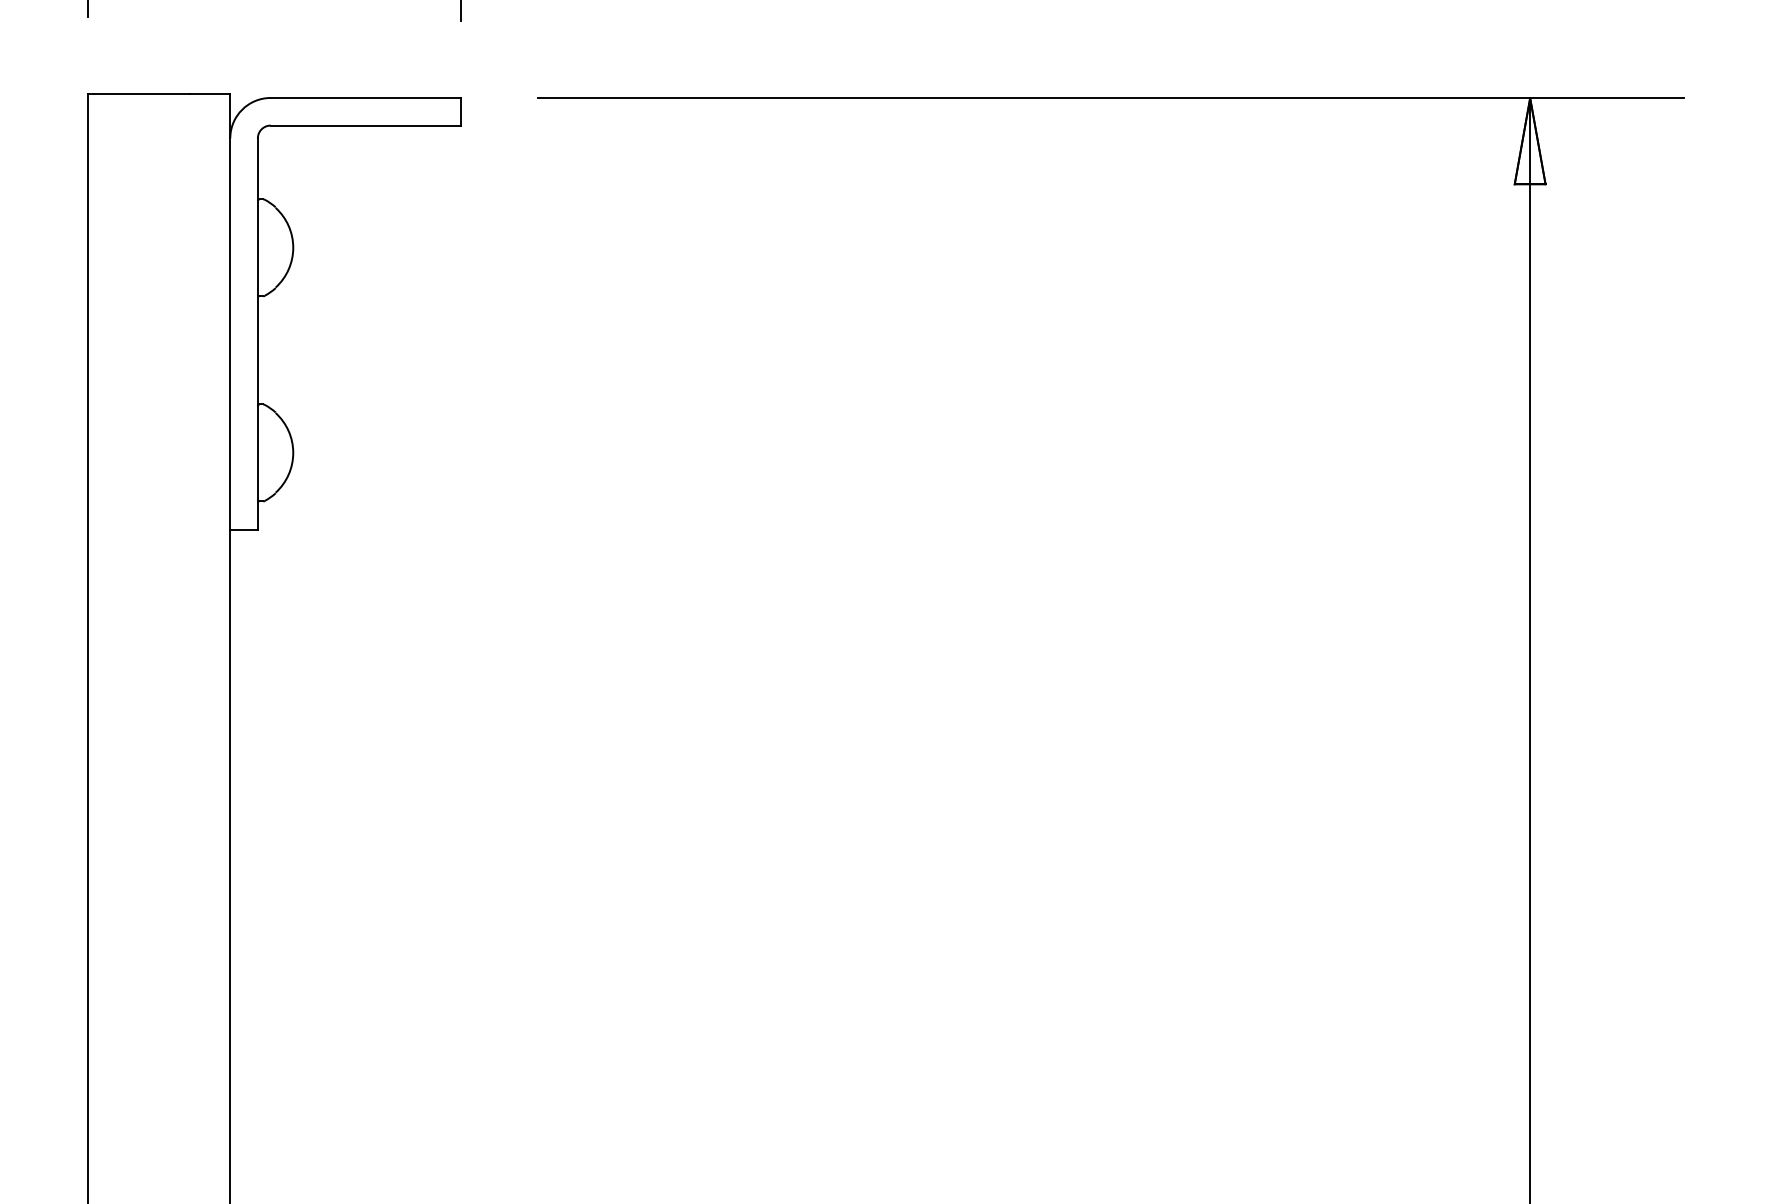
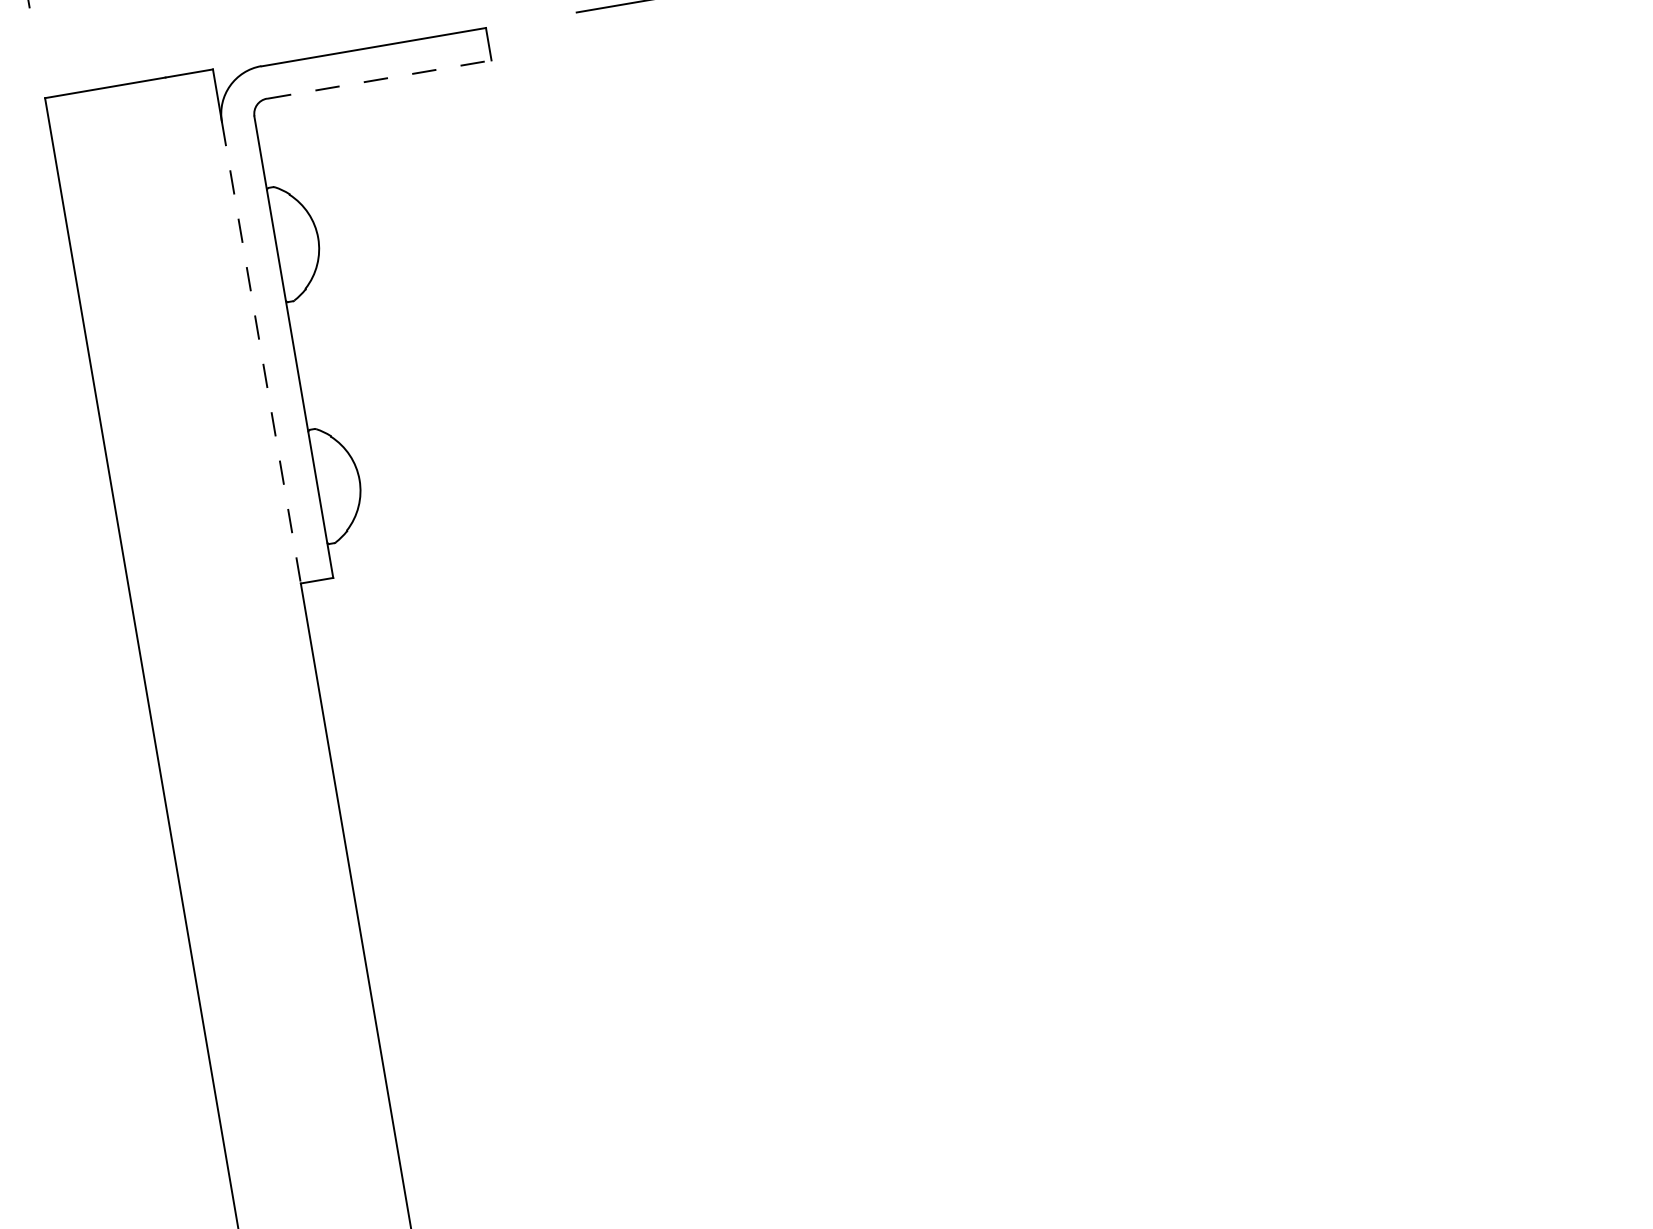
line: (366, 125) -> (379, 79), solid -> dashed
line: (230, 334) -> (261, 353), solid -> dashed

